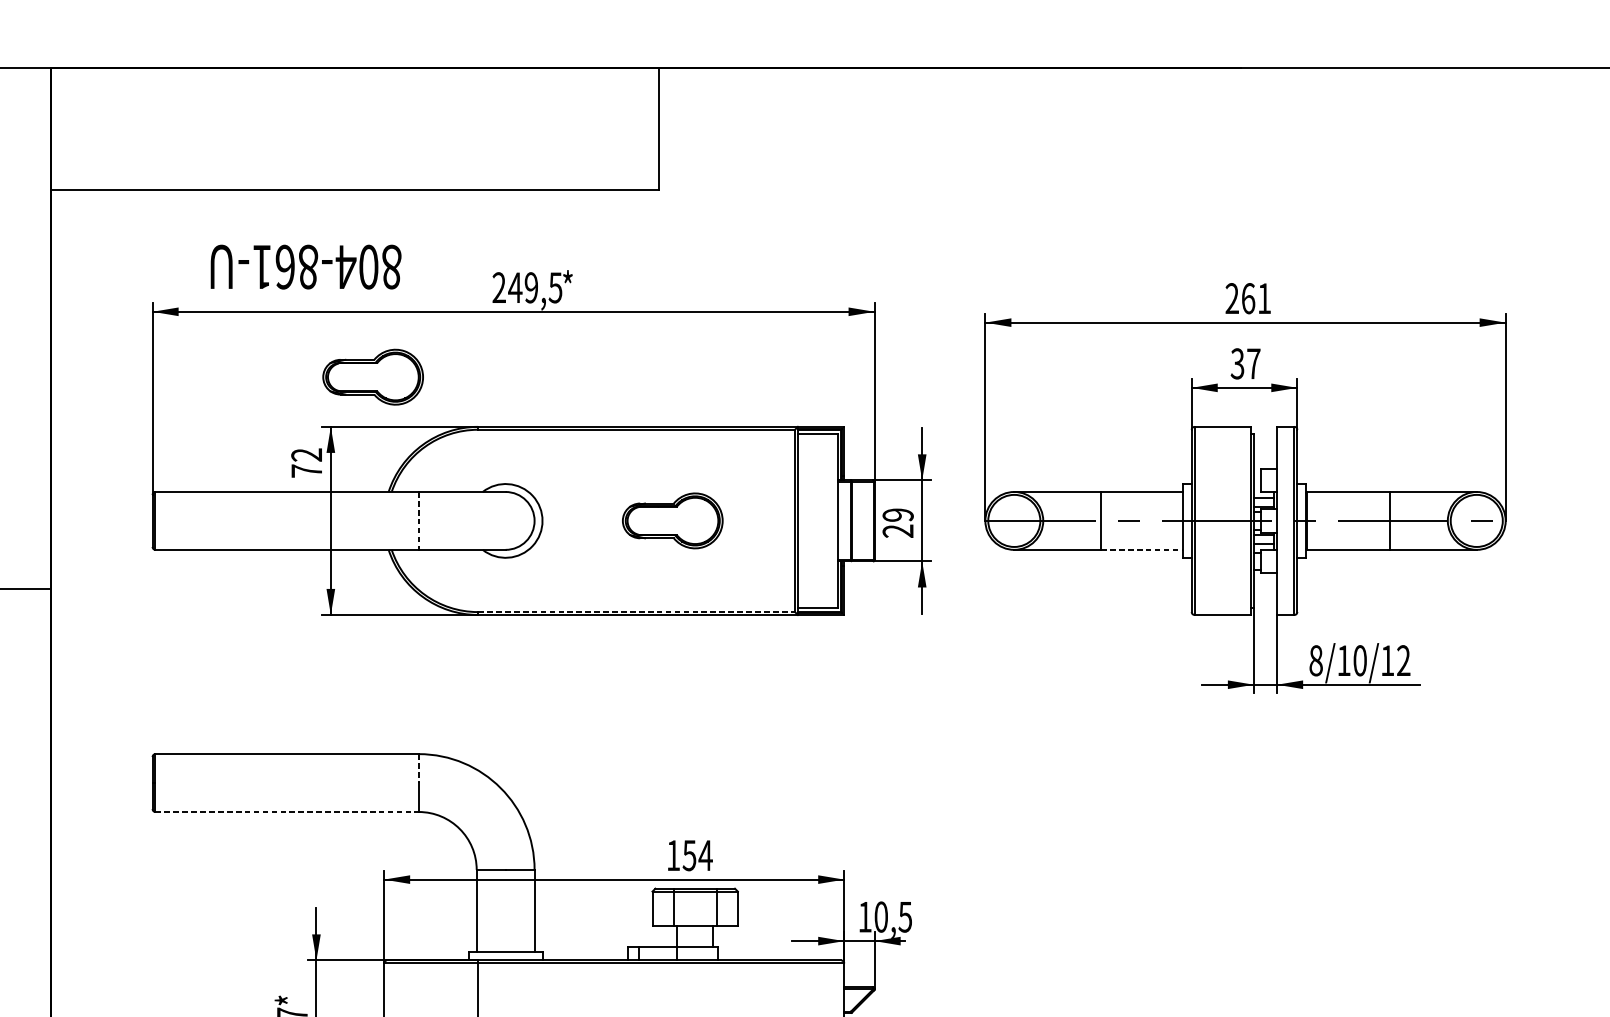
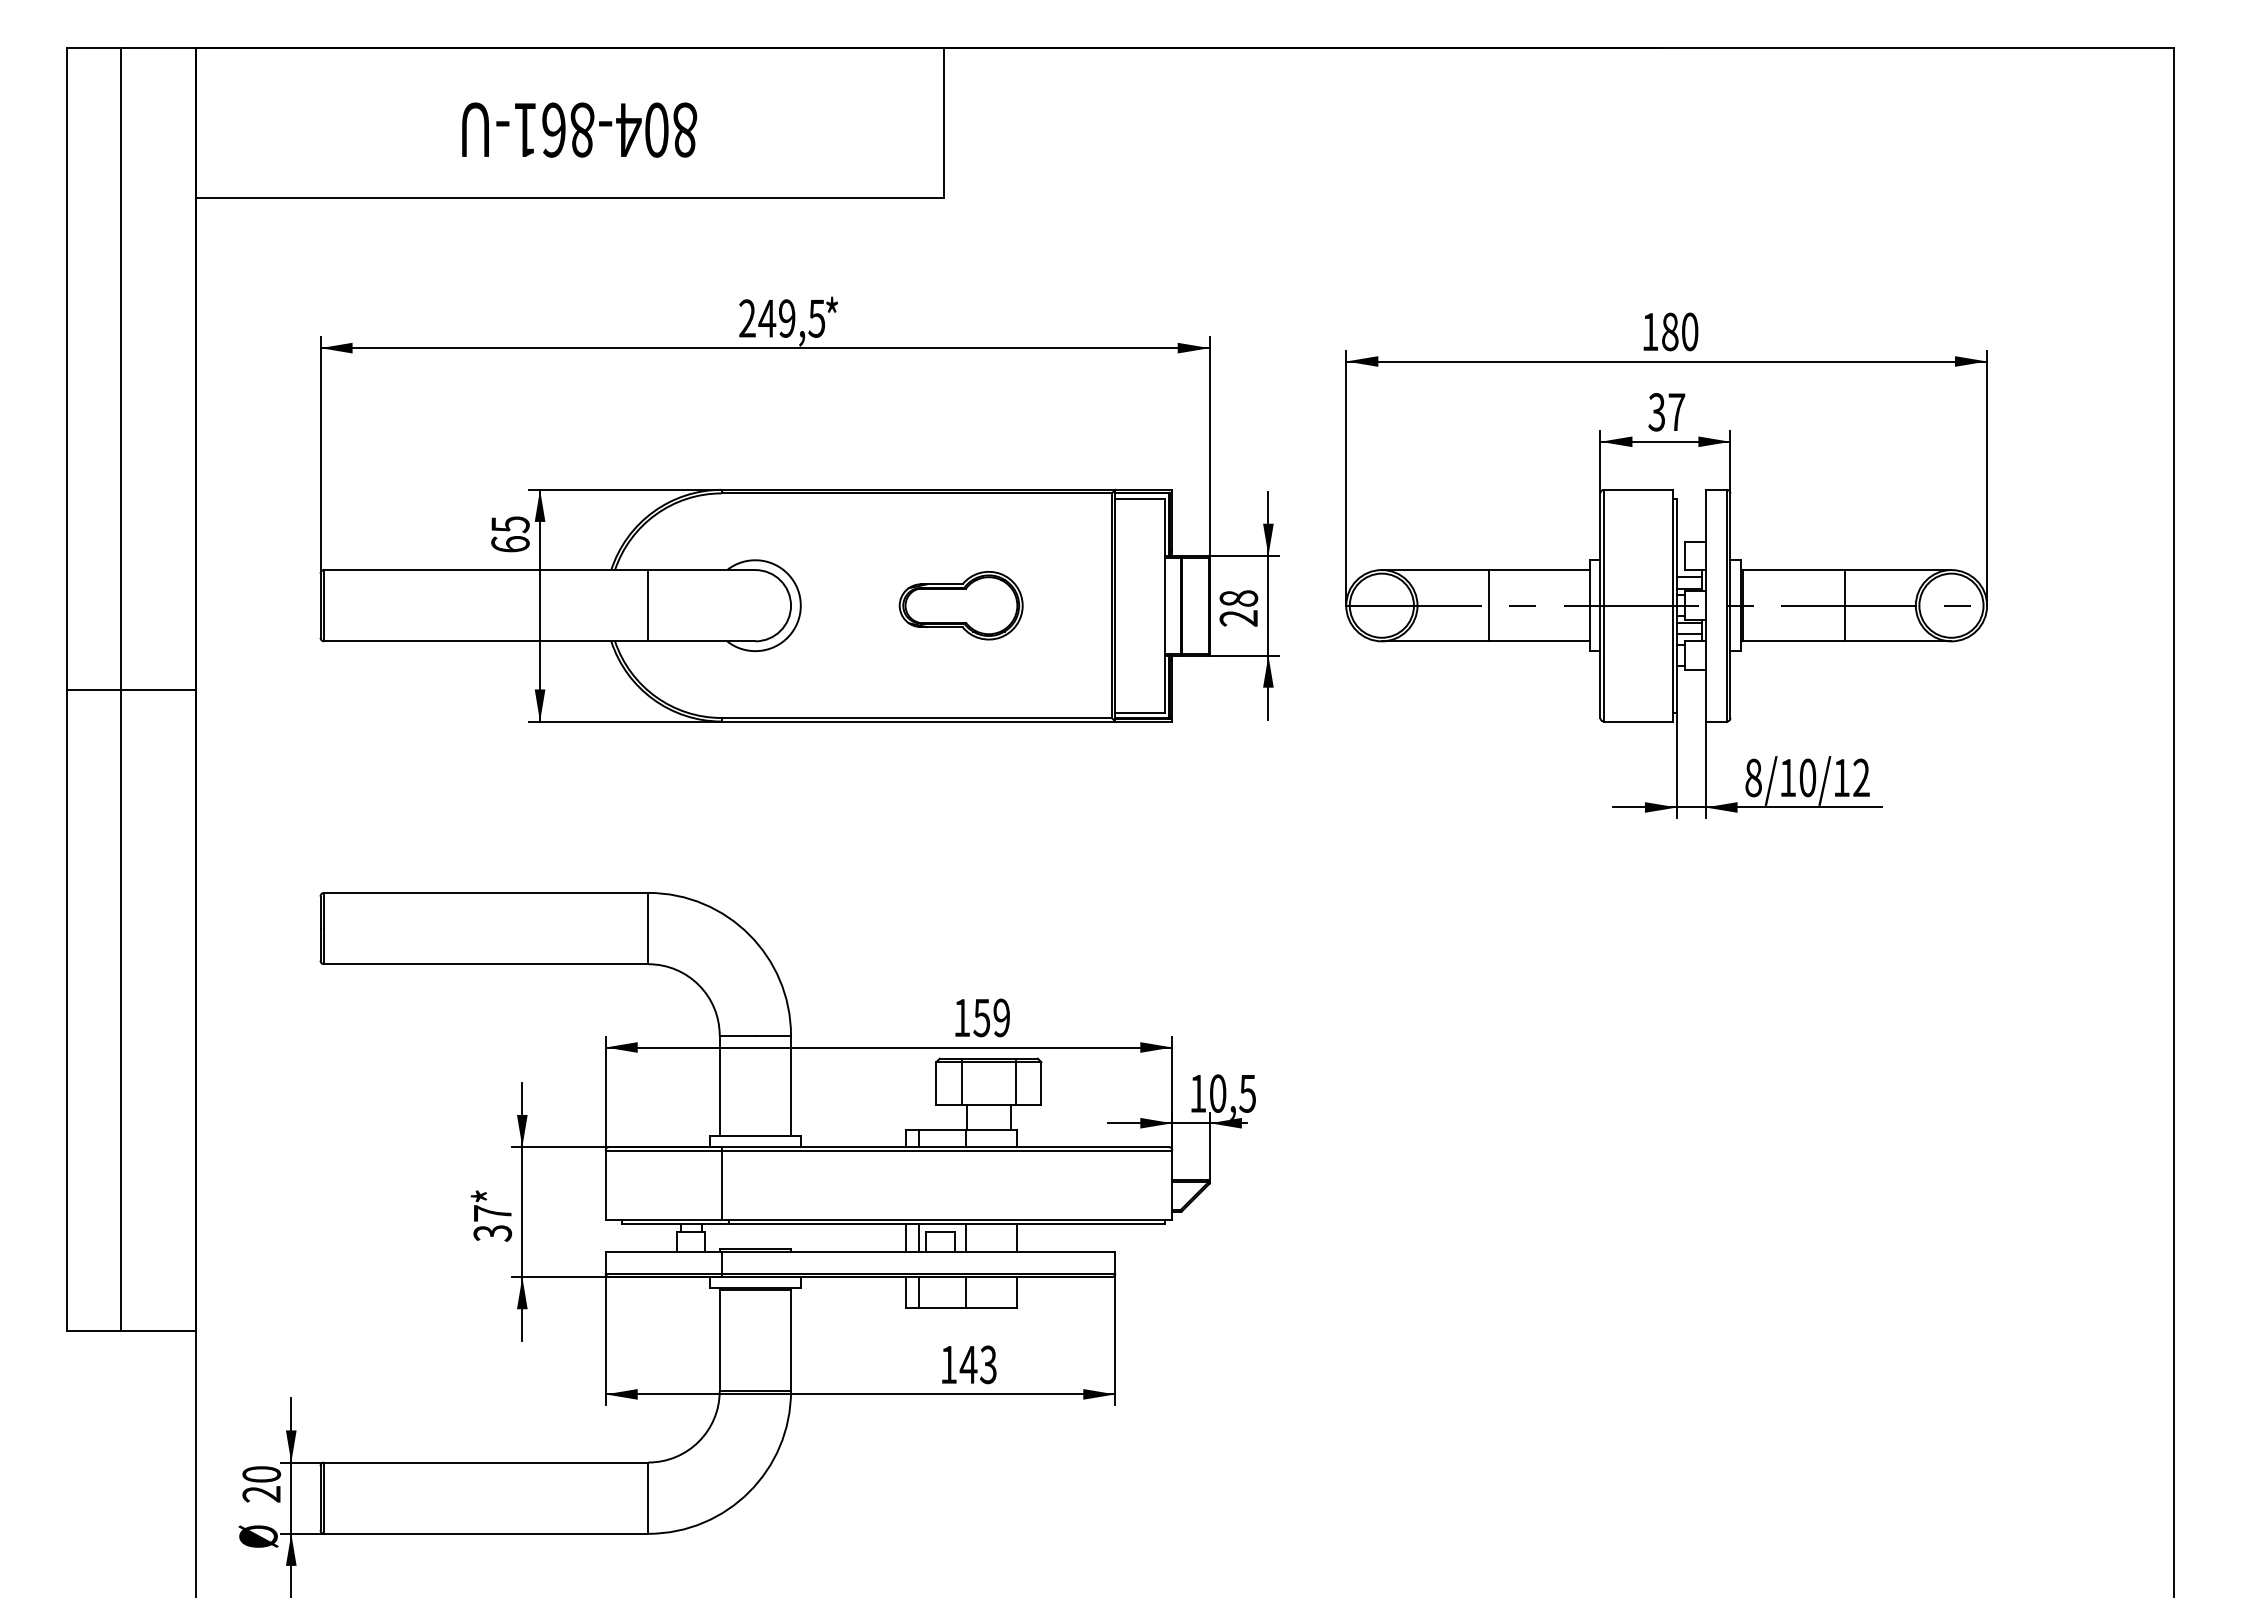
text: (306, 266) -> (579, 129), moved
text: (1248, 298) -> (1670, 331), 261 -> 180
part: (372, 377) -> (591, 428), removed
text: (306, 463) -> (510, 534), 72 -> 65
text: (897, 515) -> (1238, 598), 29 -> 28
line: (418, 520) -> (648, 605), dashed -> solid
line: (1142, 549) -> (1539, 641), dashed -> solid
line: (637, 611) -> (917, 717), dashed -> solid
line: (418, 768) -> (648, 910), dashed -> solid
line: (287, 812) -> (486, 964), dashed -> solid
text: (705, 855) -> (1001, 1017), 154 -> 159

